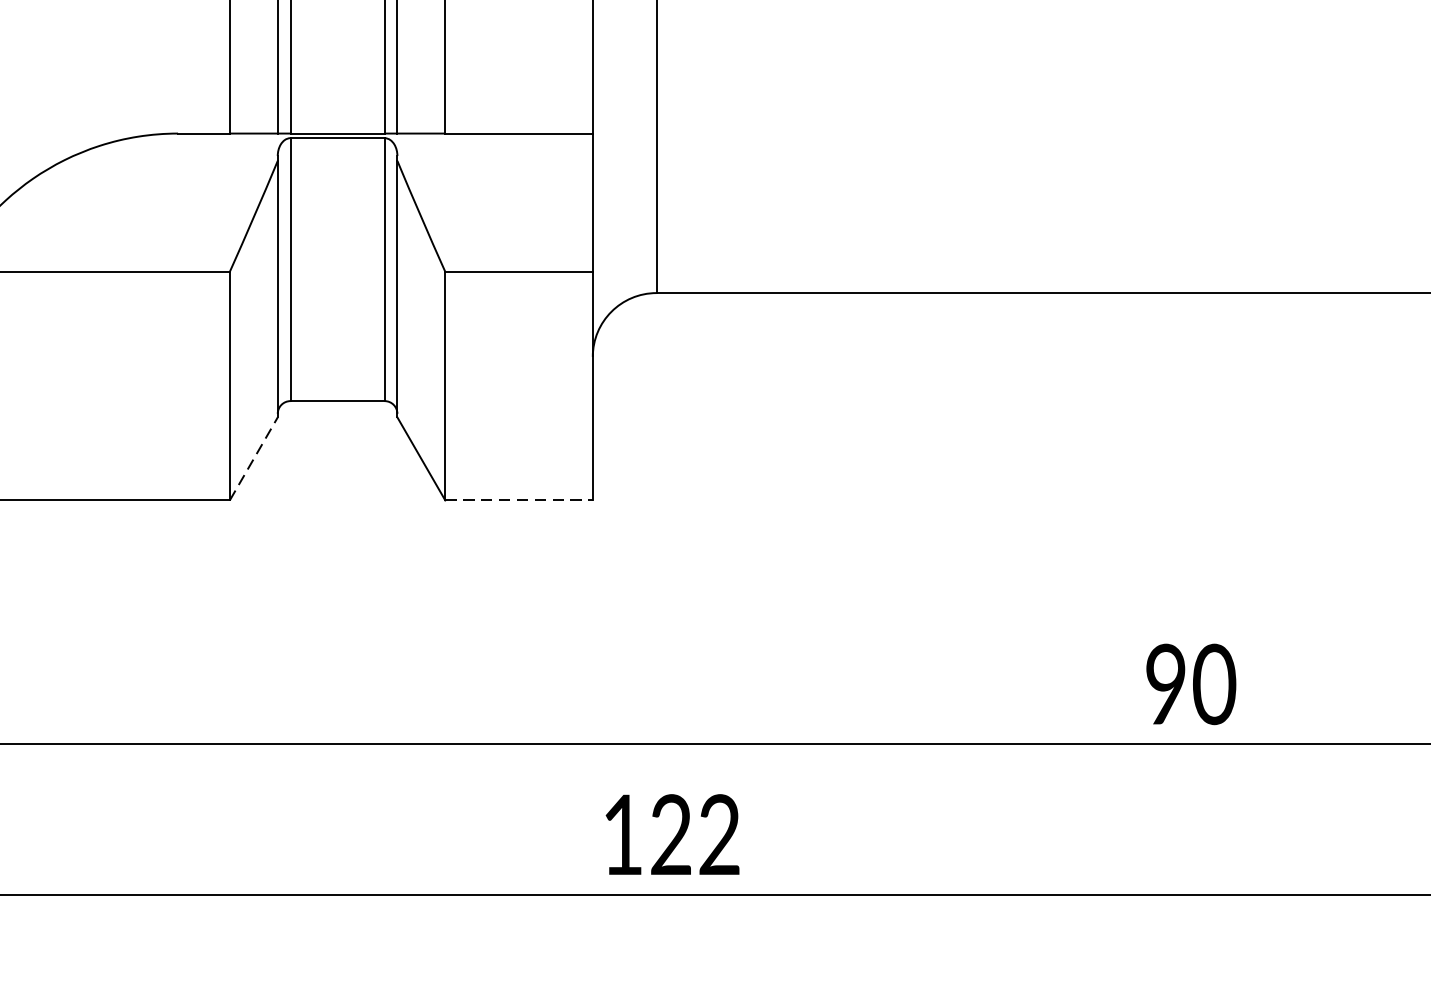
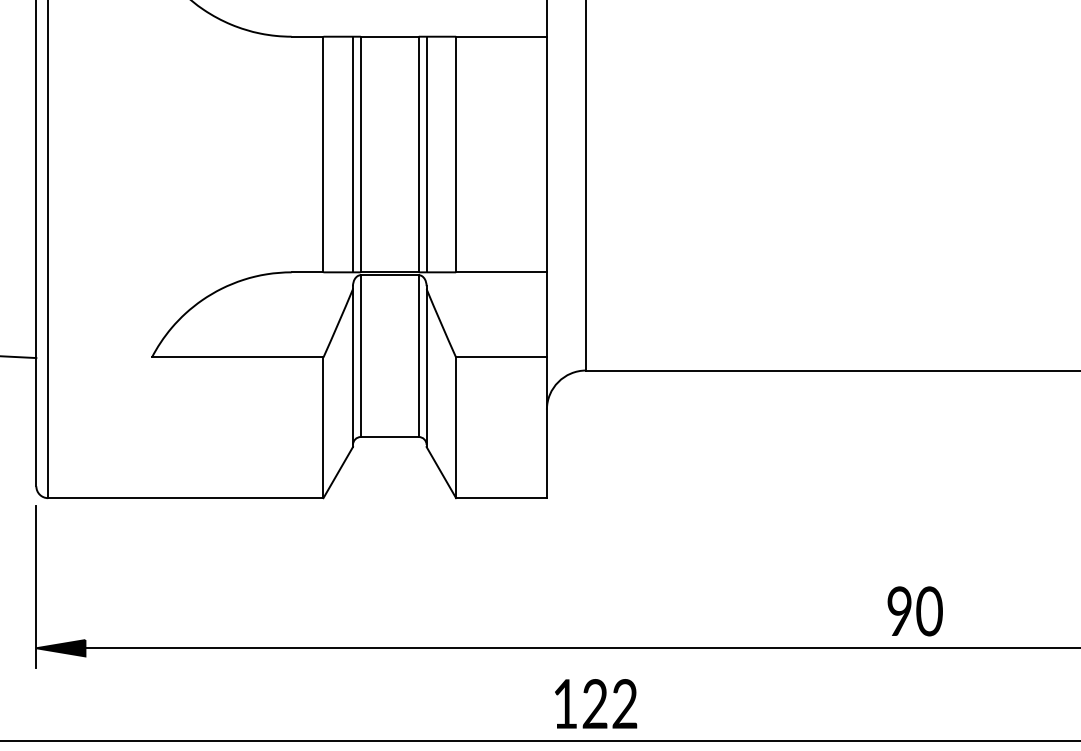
line: (254, 458) -> (338, 472), dashed -> solid
line: (520, 500) -> (502, 498), dashed -> solid

